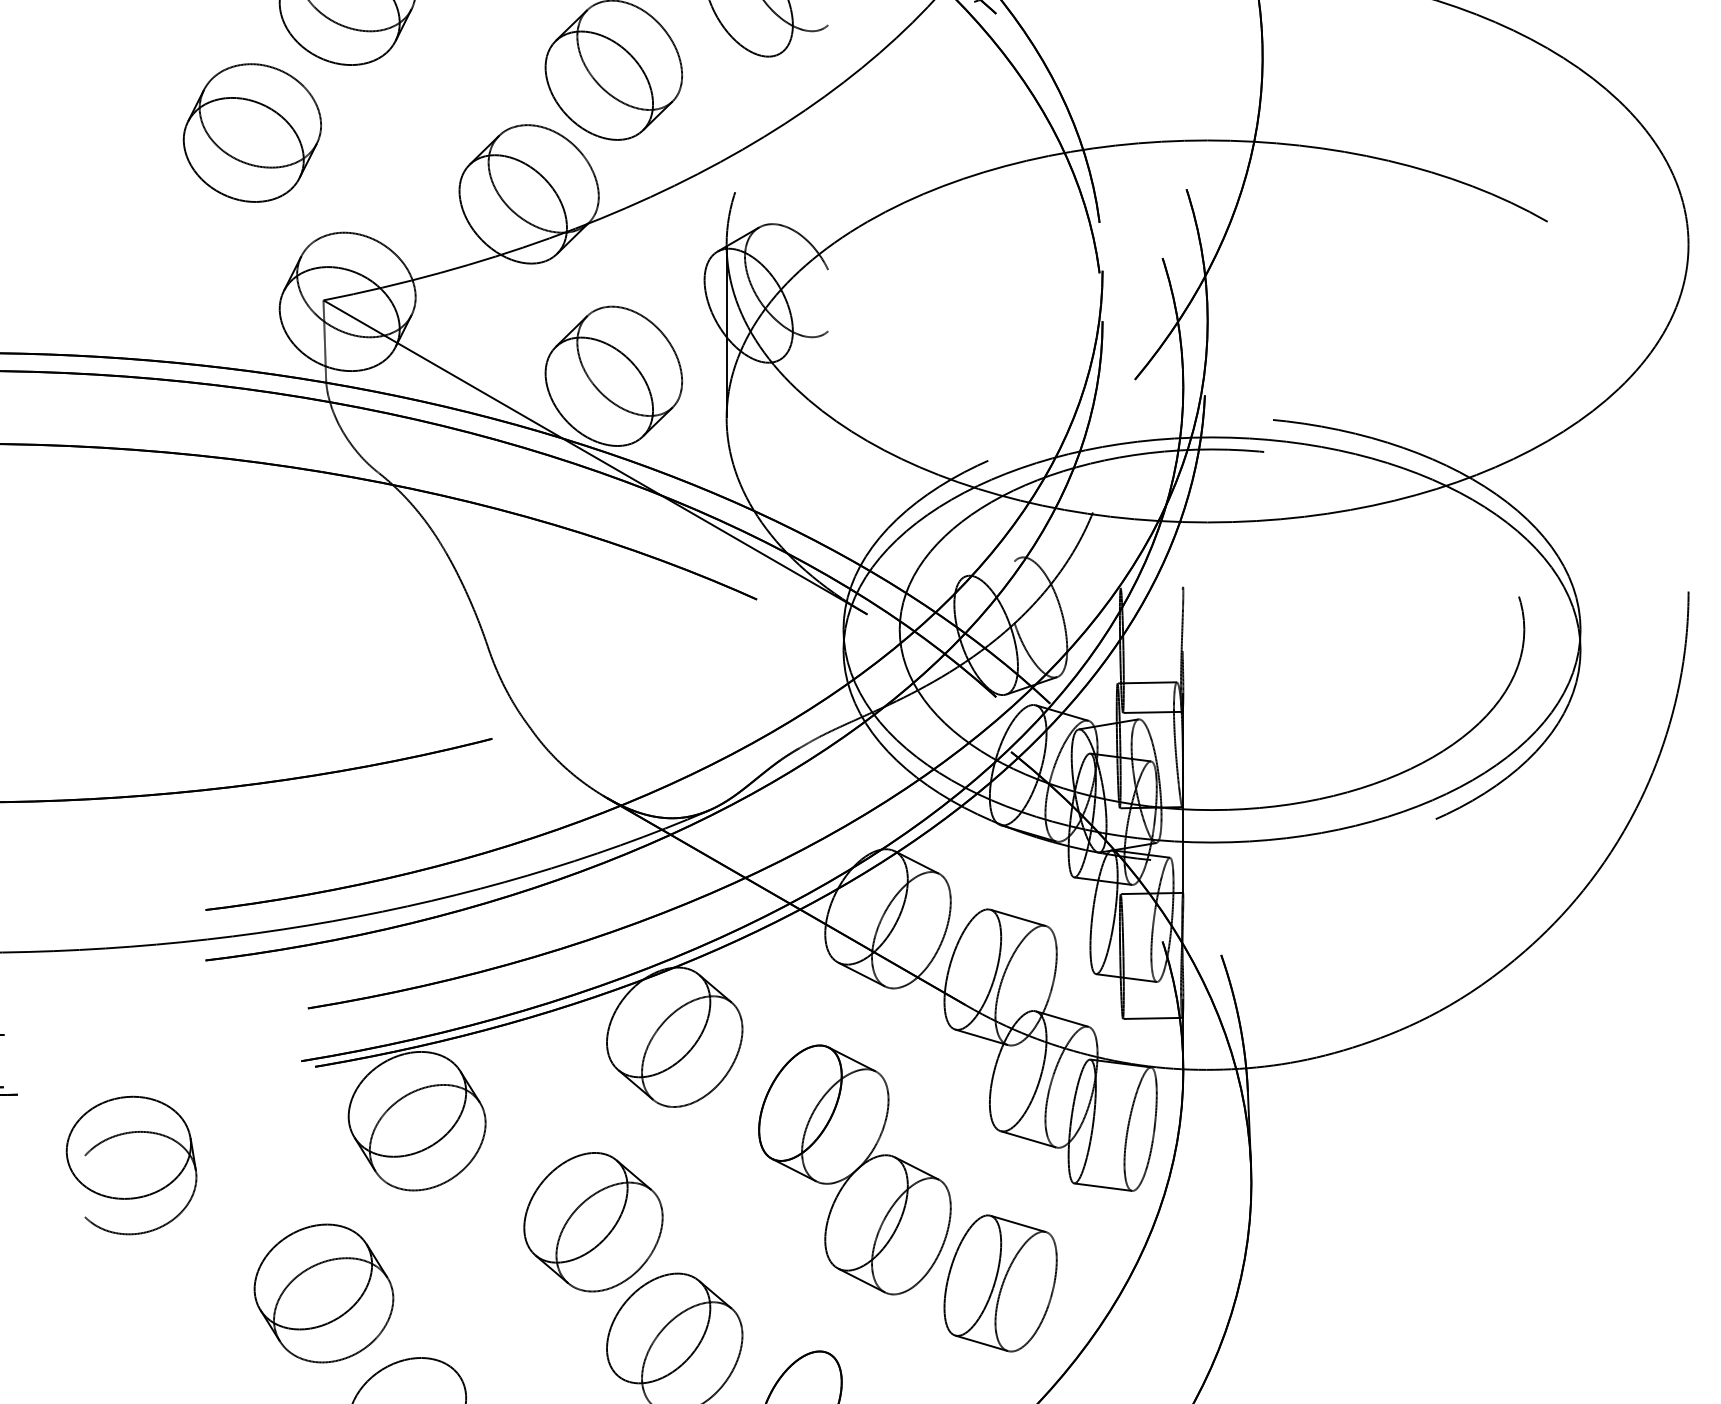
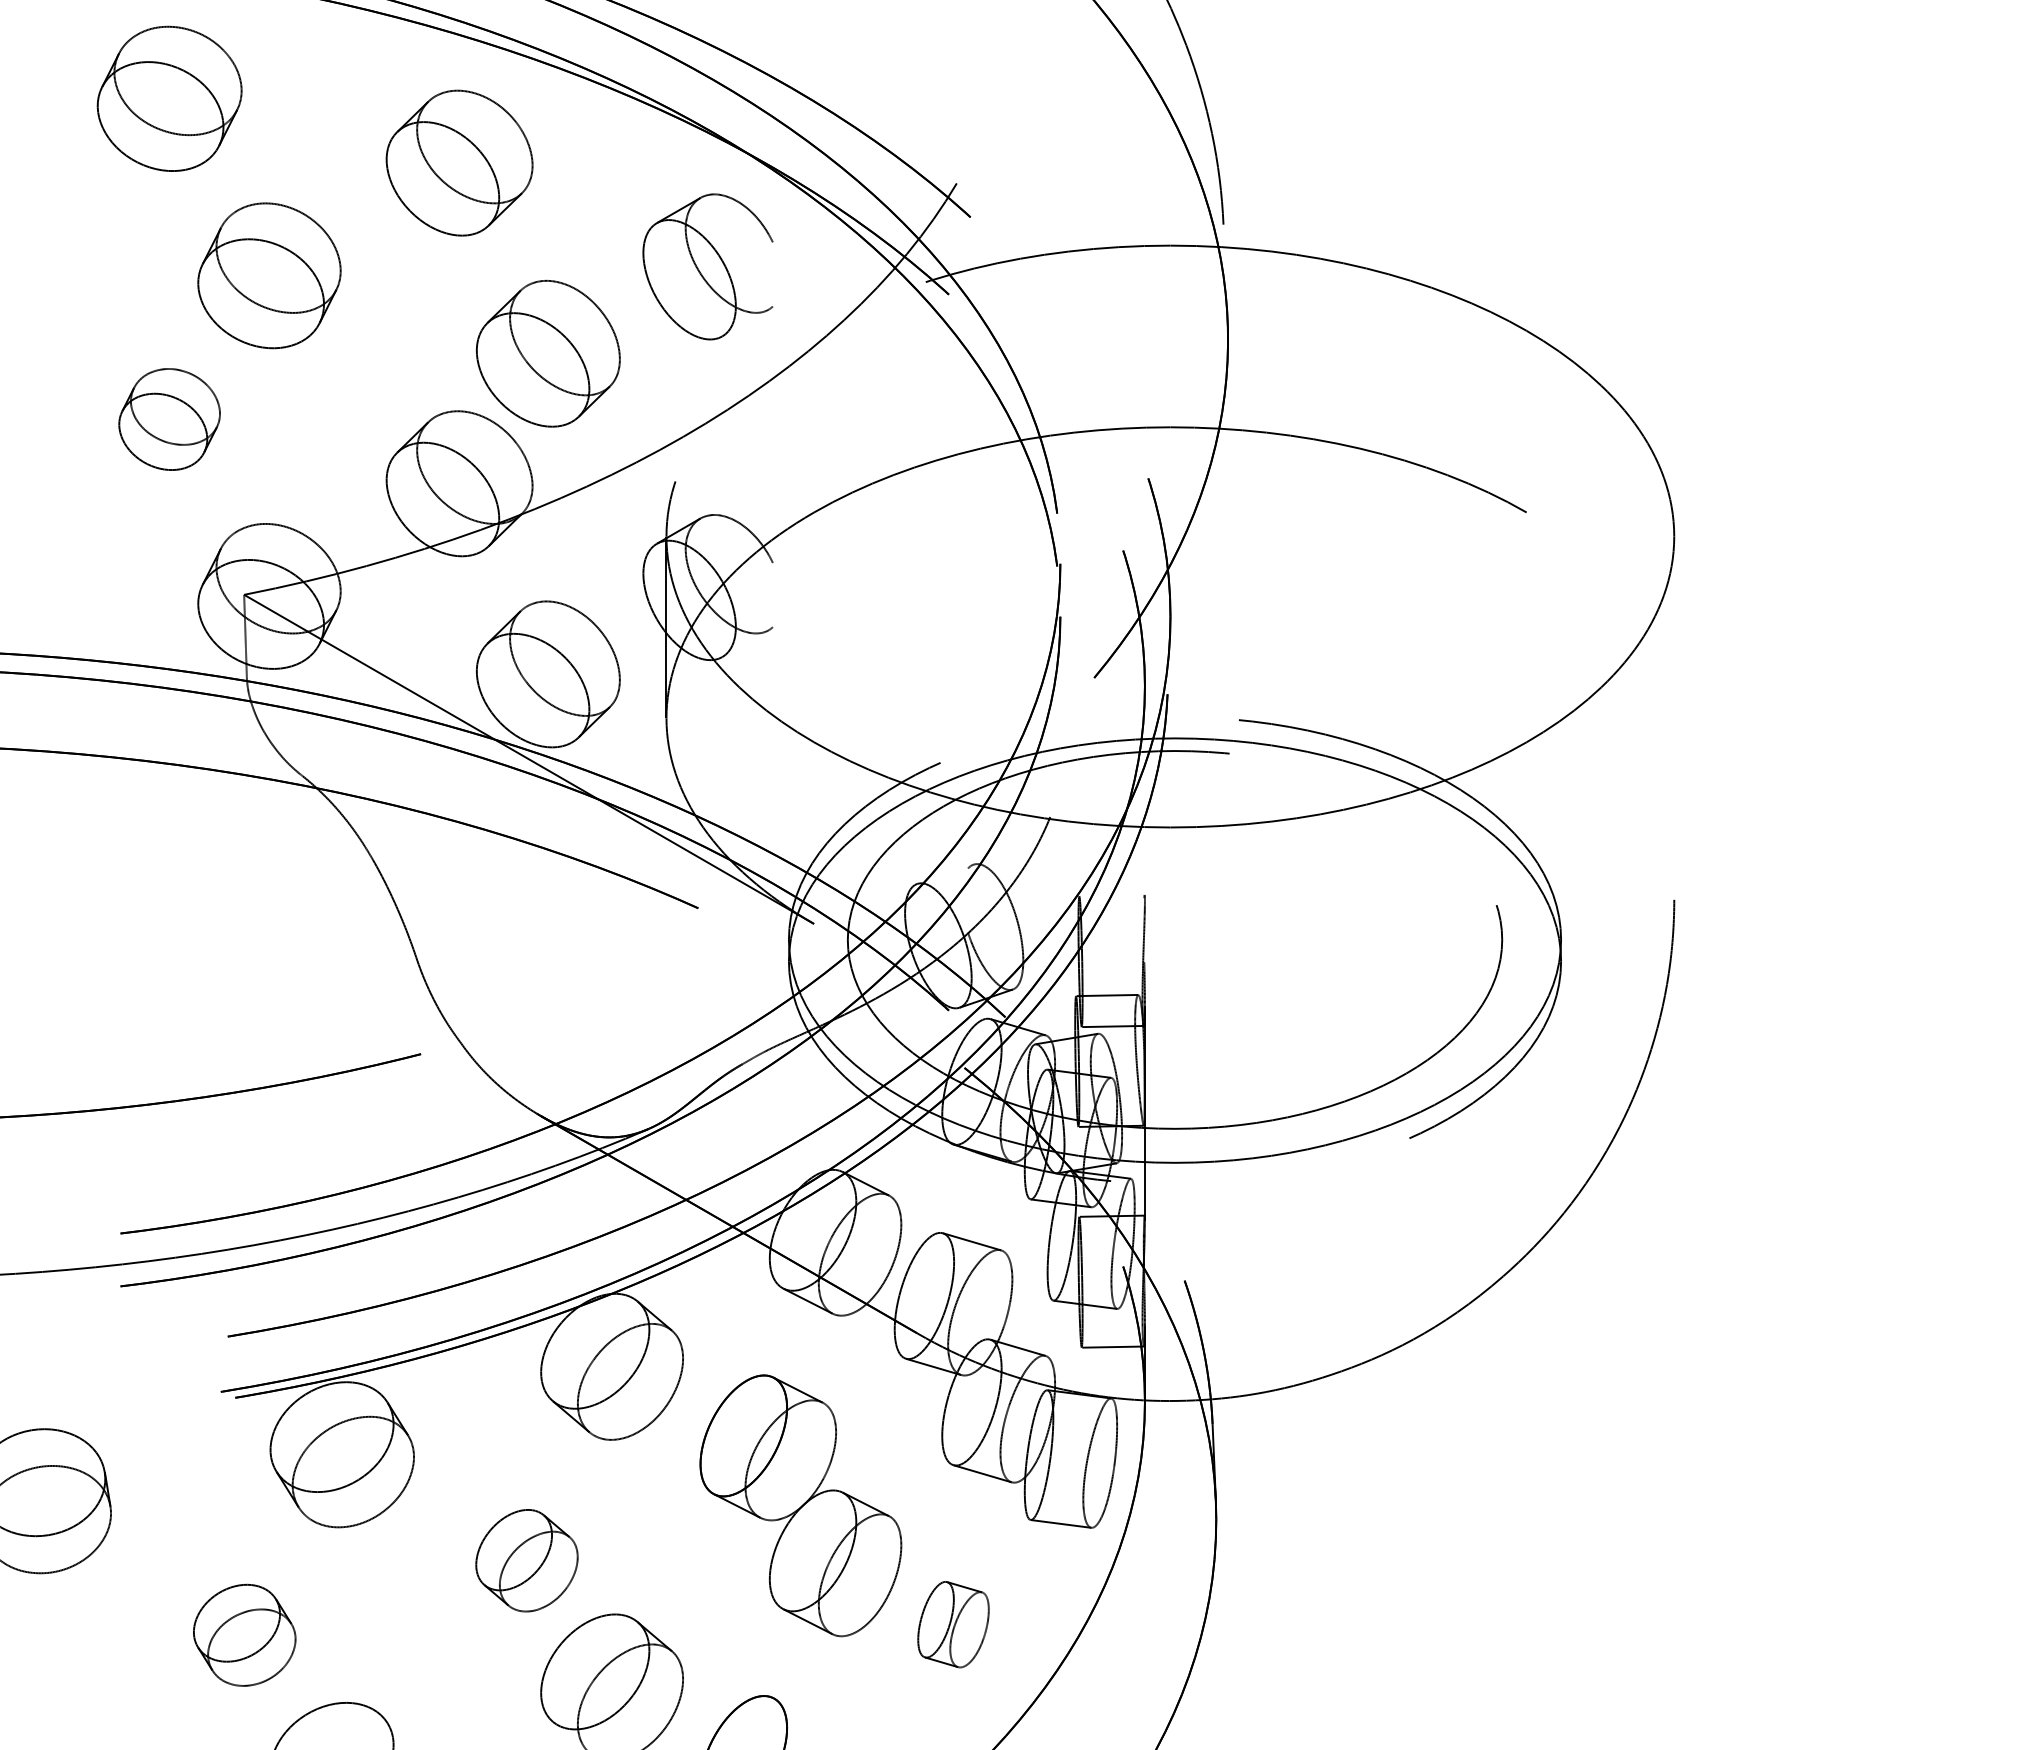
part: (252, 133) -> (169, 419), size x0.7
part: (593, 1222) -> (526, 1560), size x0.7
part: (1000, 1283) -> (953, 1624), size x0.6
part: (323, 1293) -> (244, 1635), size x0.7

